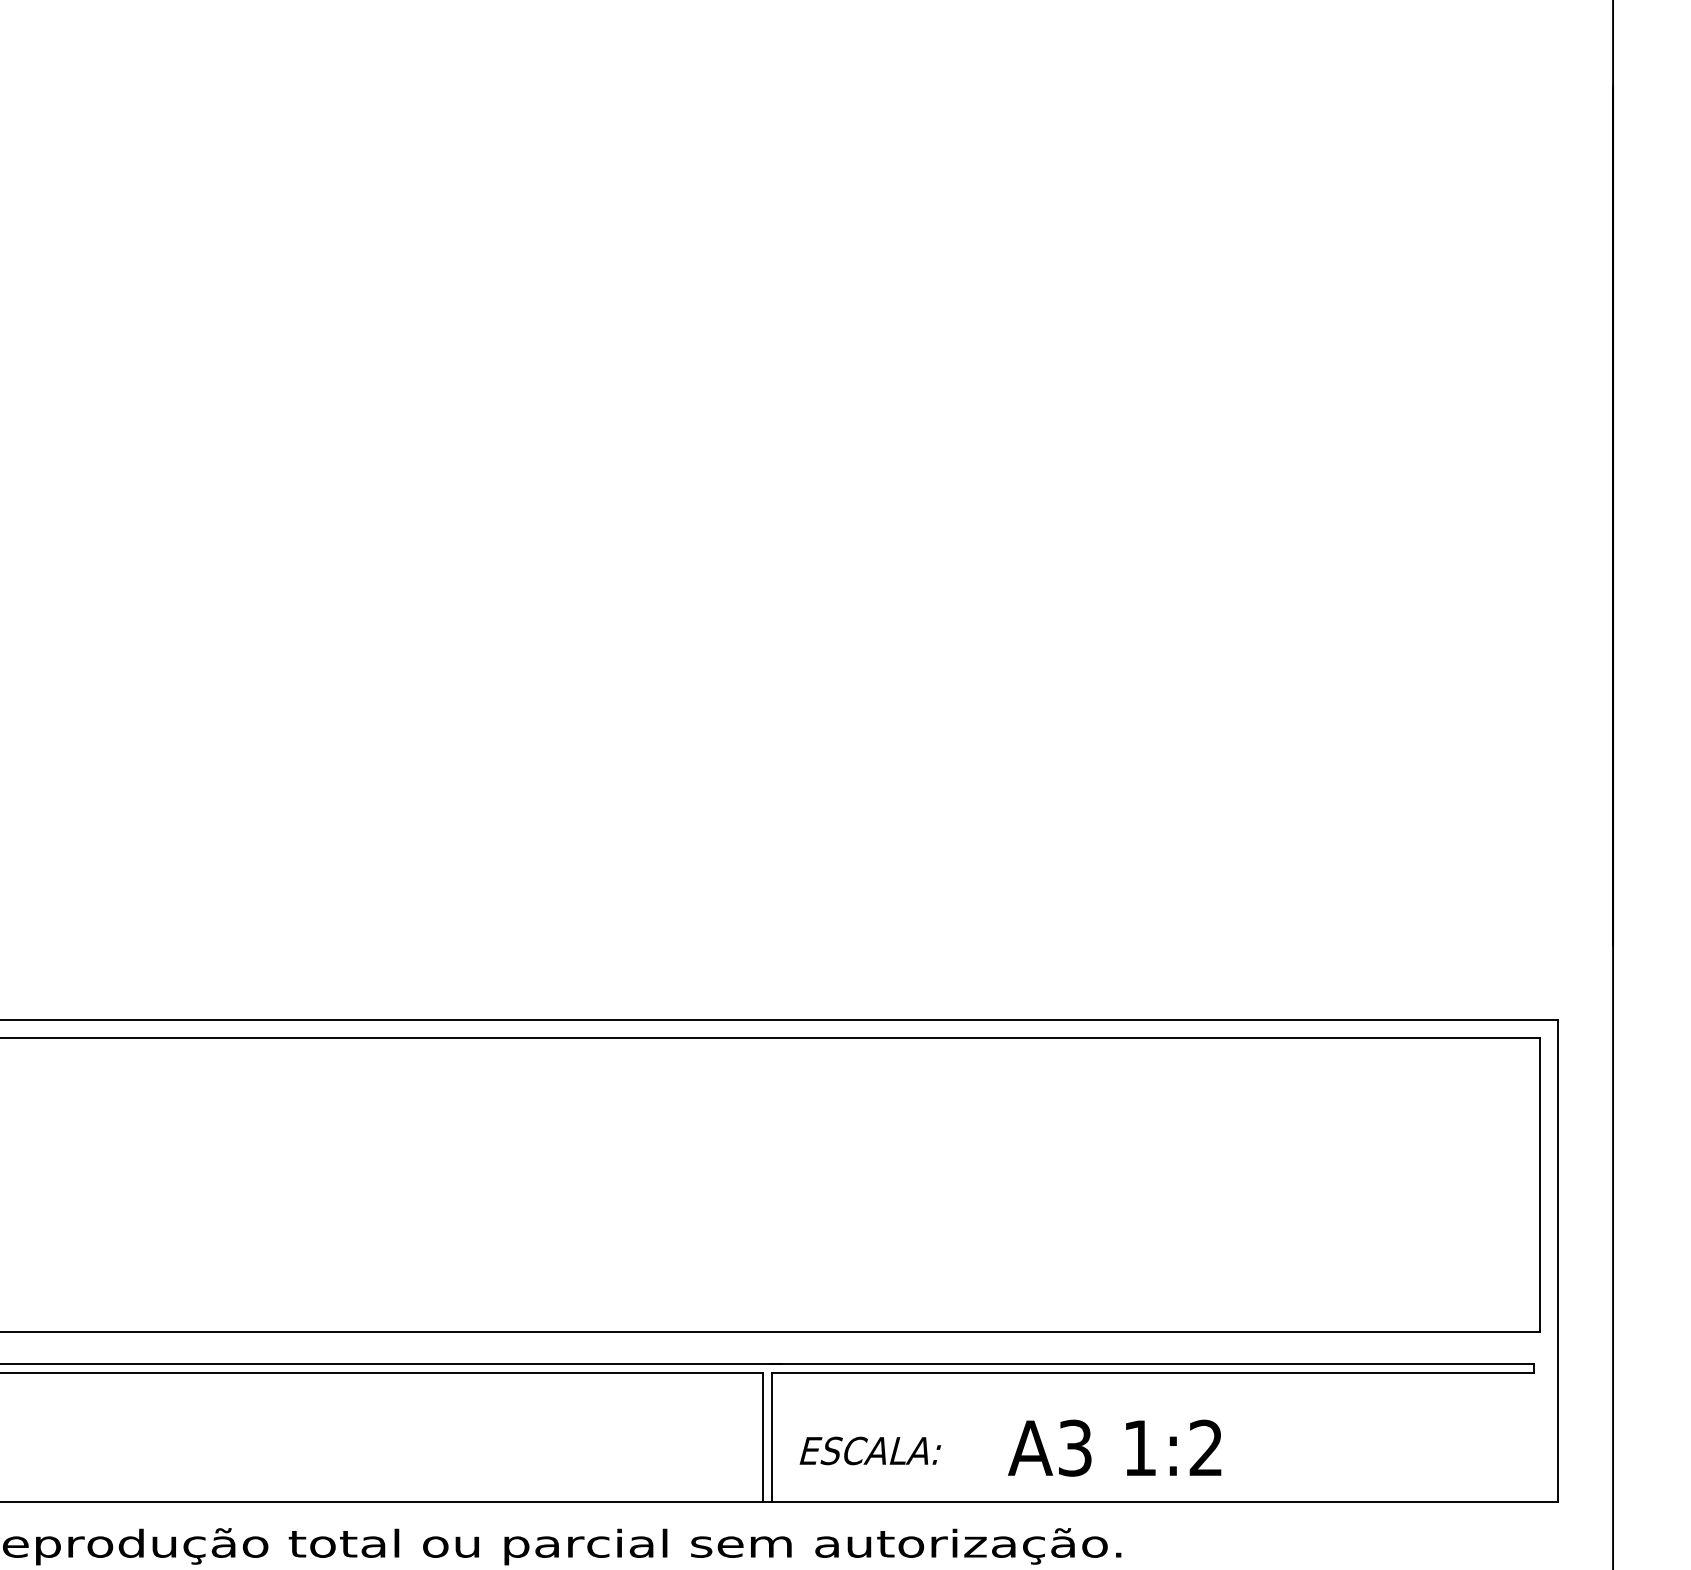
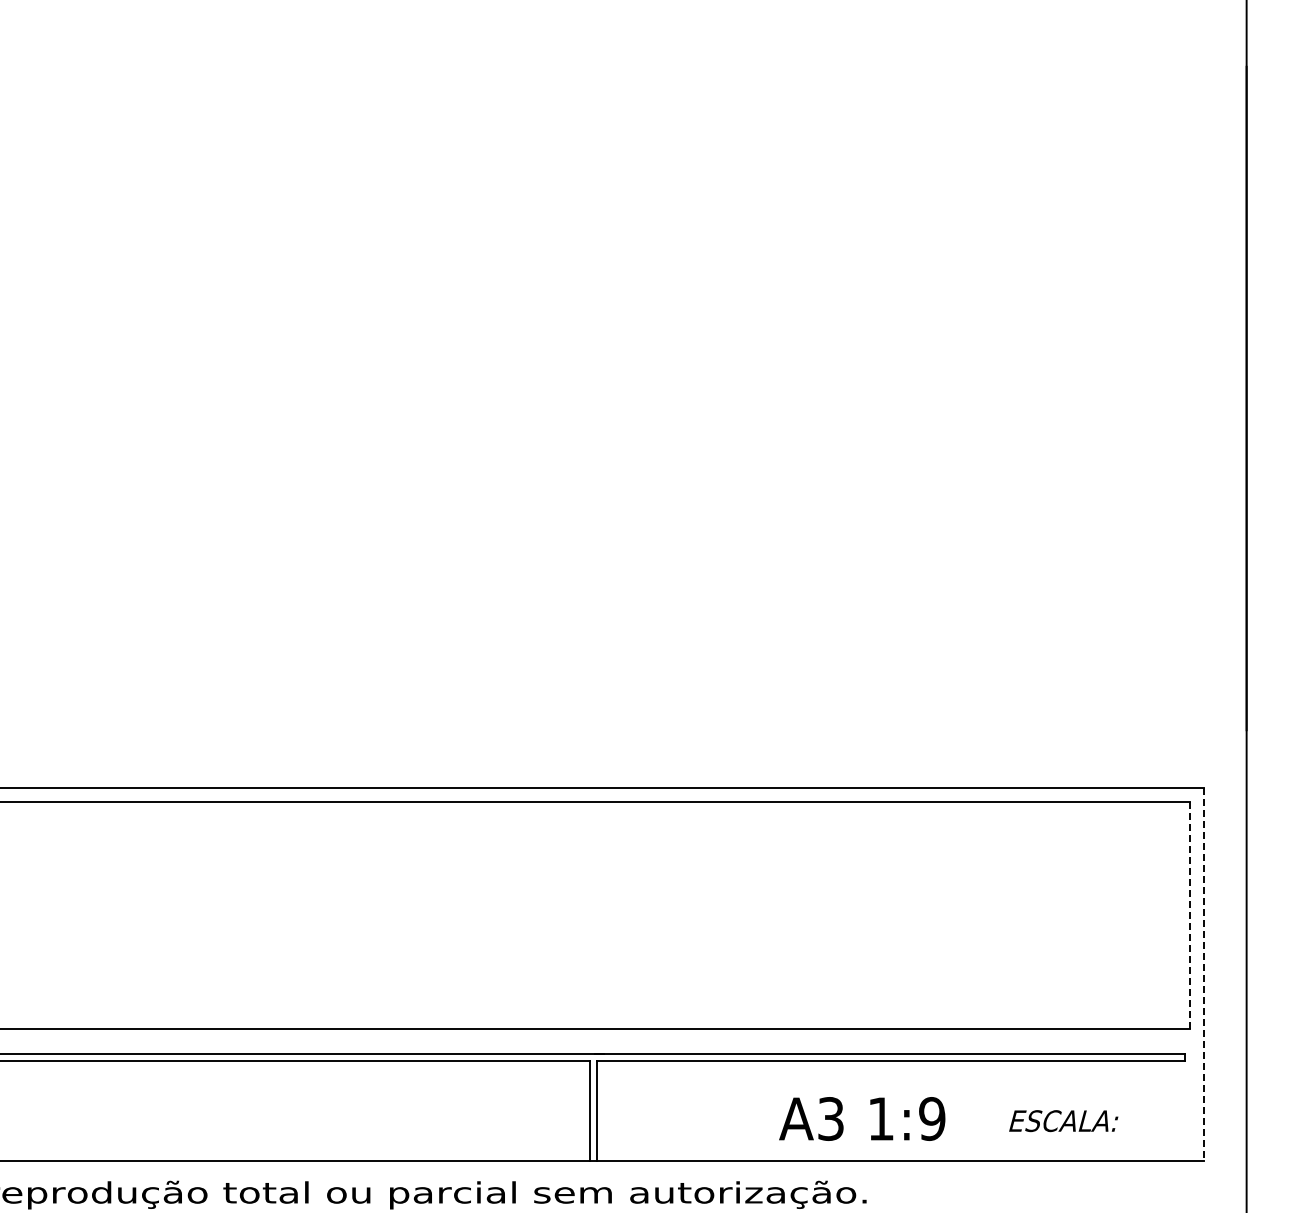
line: (1540, 1184) -> (1190, 915), solid -> dashed
line: (1558, 1261) -> (1204, 974), solid -> dashed
text: (1206, 1447) -> (932, 1118), 1:2 -> 1:9
text: (870, 1451) -> (1063, 1121), moved

